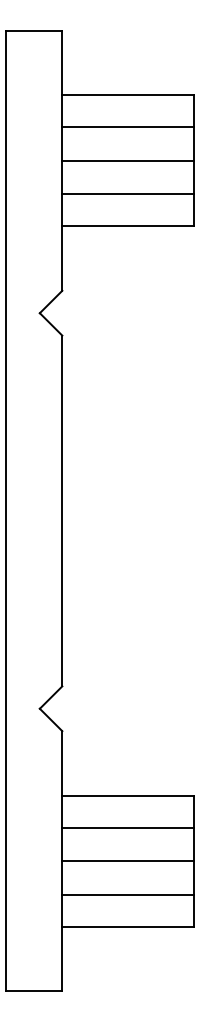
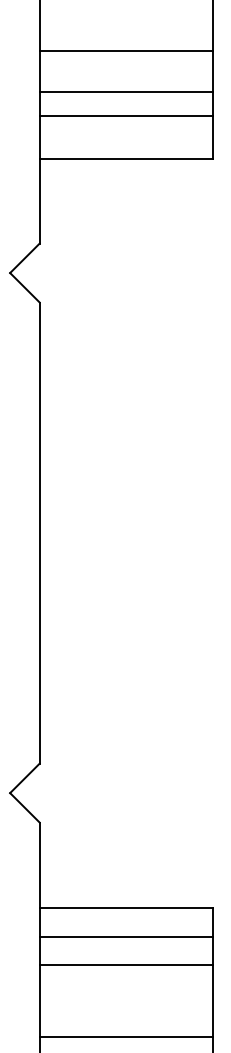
line: (128, 127) -> (126, 51), moved
line: (128, 160) -> (126, 92), moved
line: (128, 827) -> (126, 936), moved
line: (128, 861) -> (126, 964), moved

